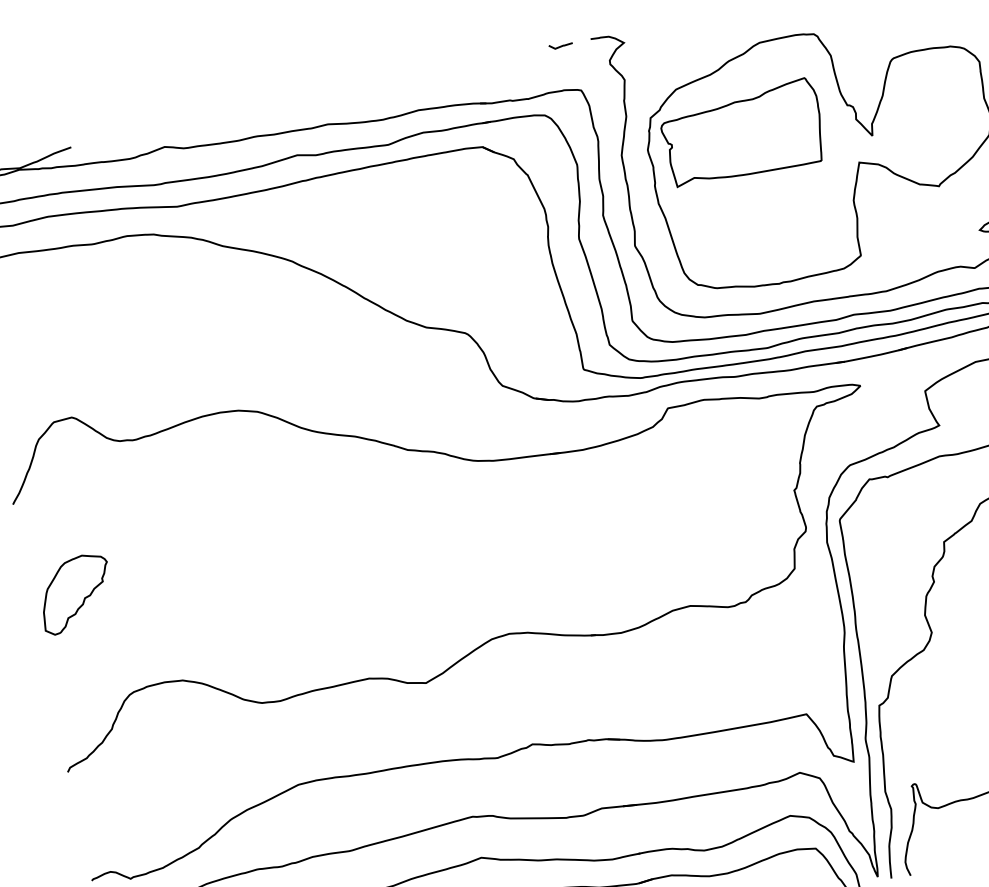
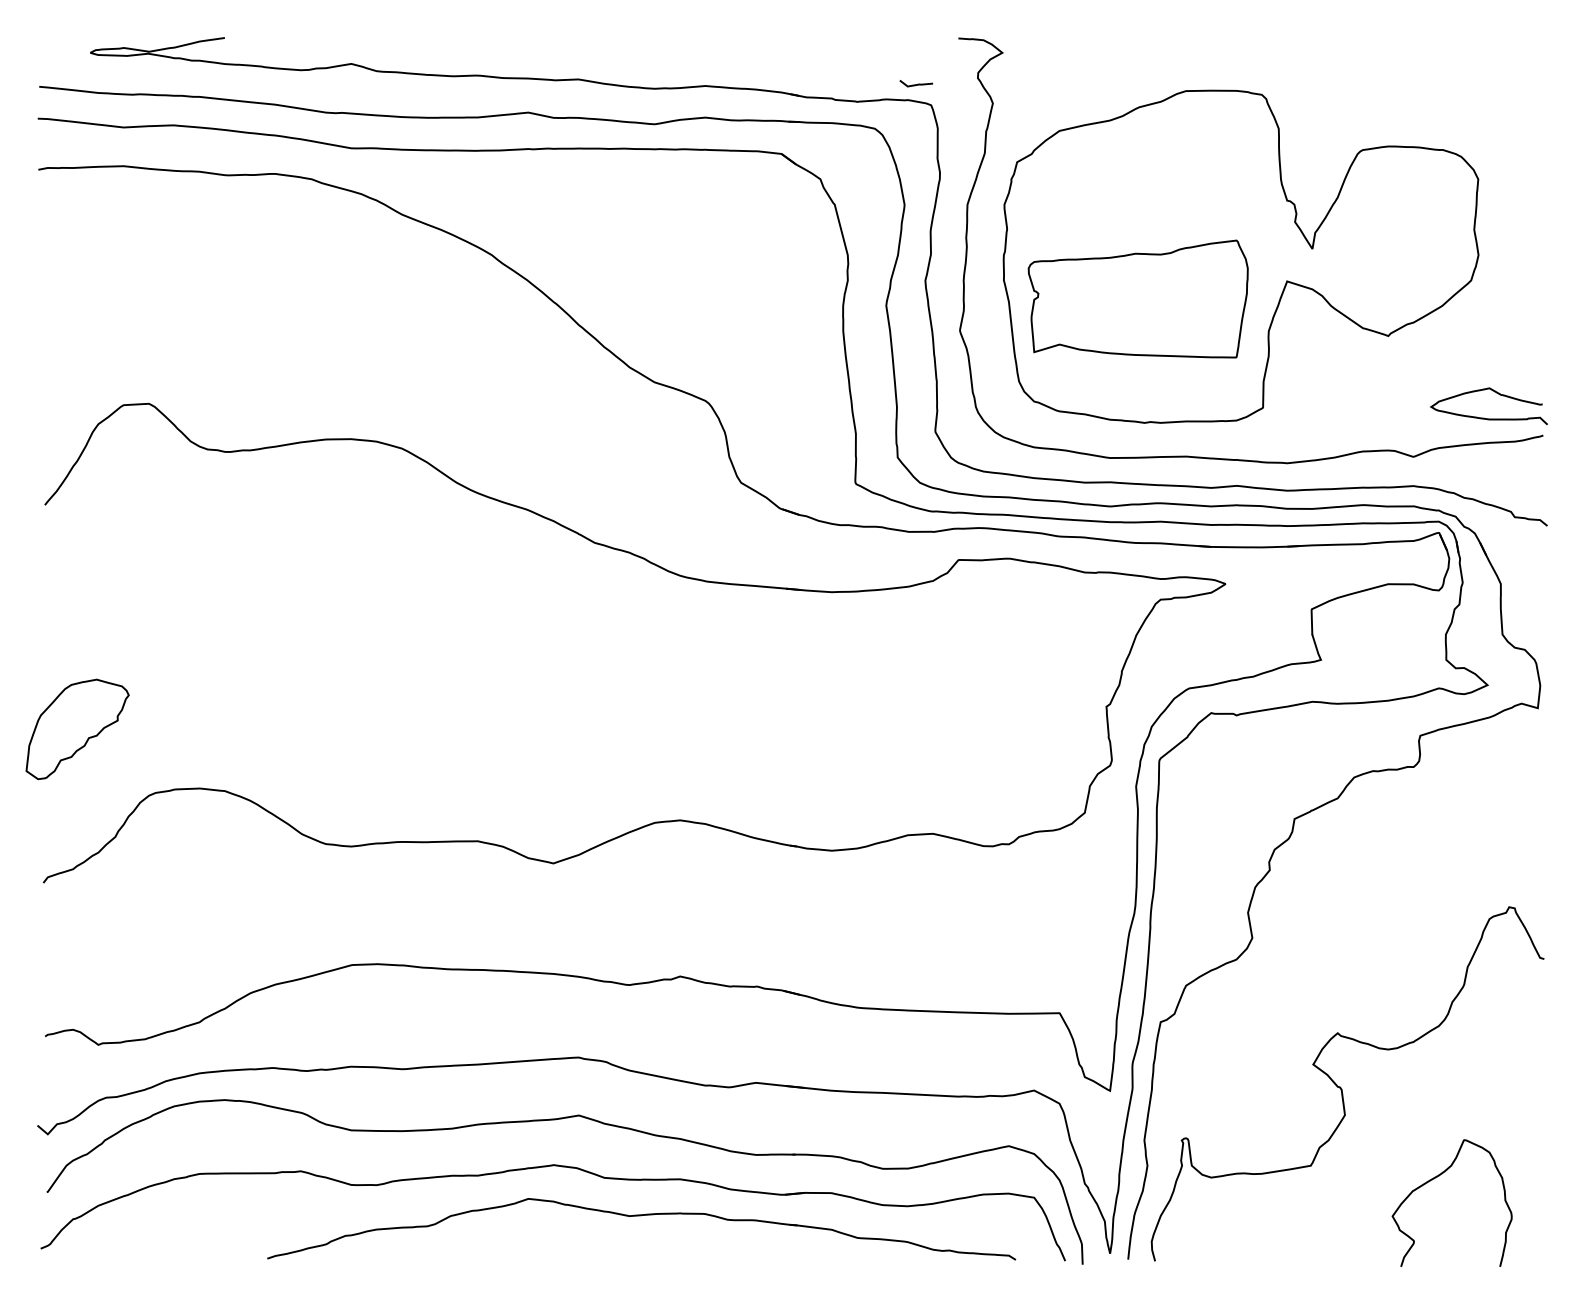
line: (560, 46) -> (915, 84), moved
part: (742, 133) -> (1137, 298), moved
part: (75, 593) -> (77, 729), moved

